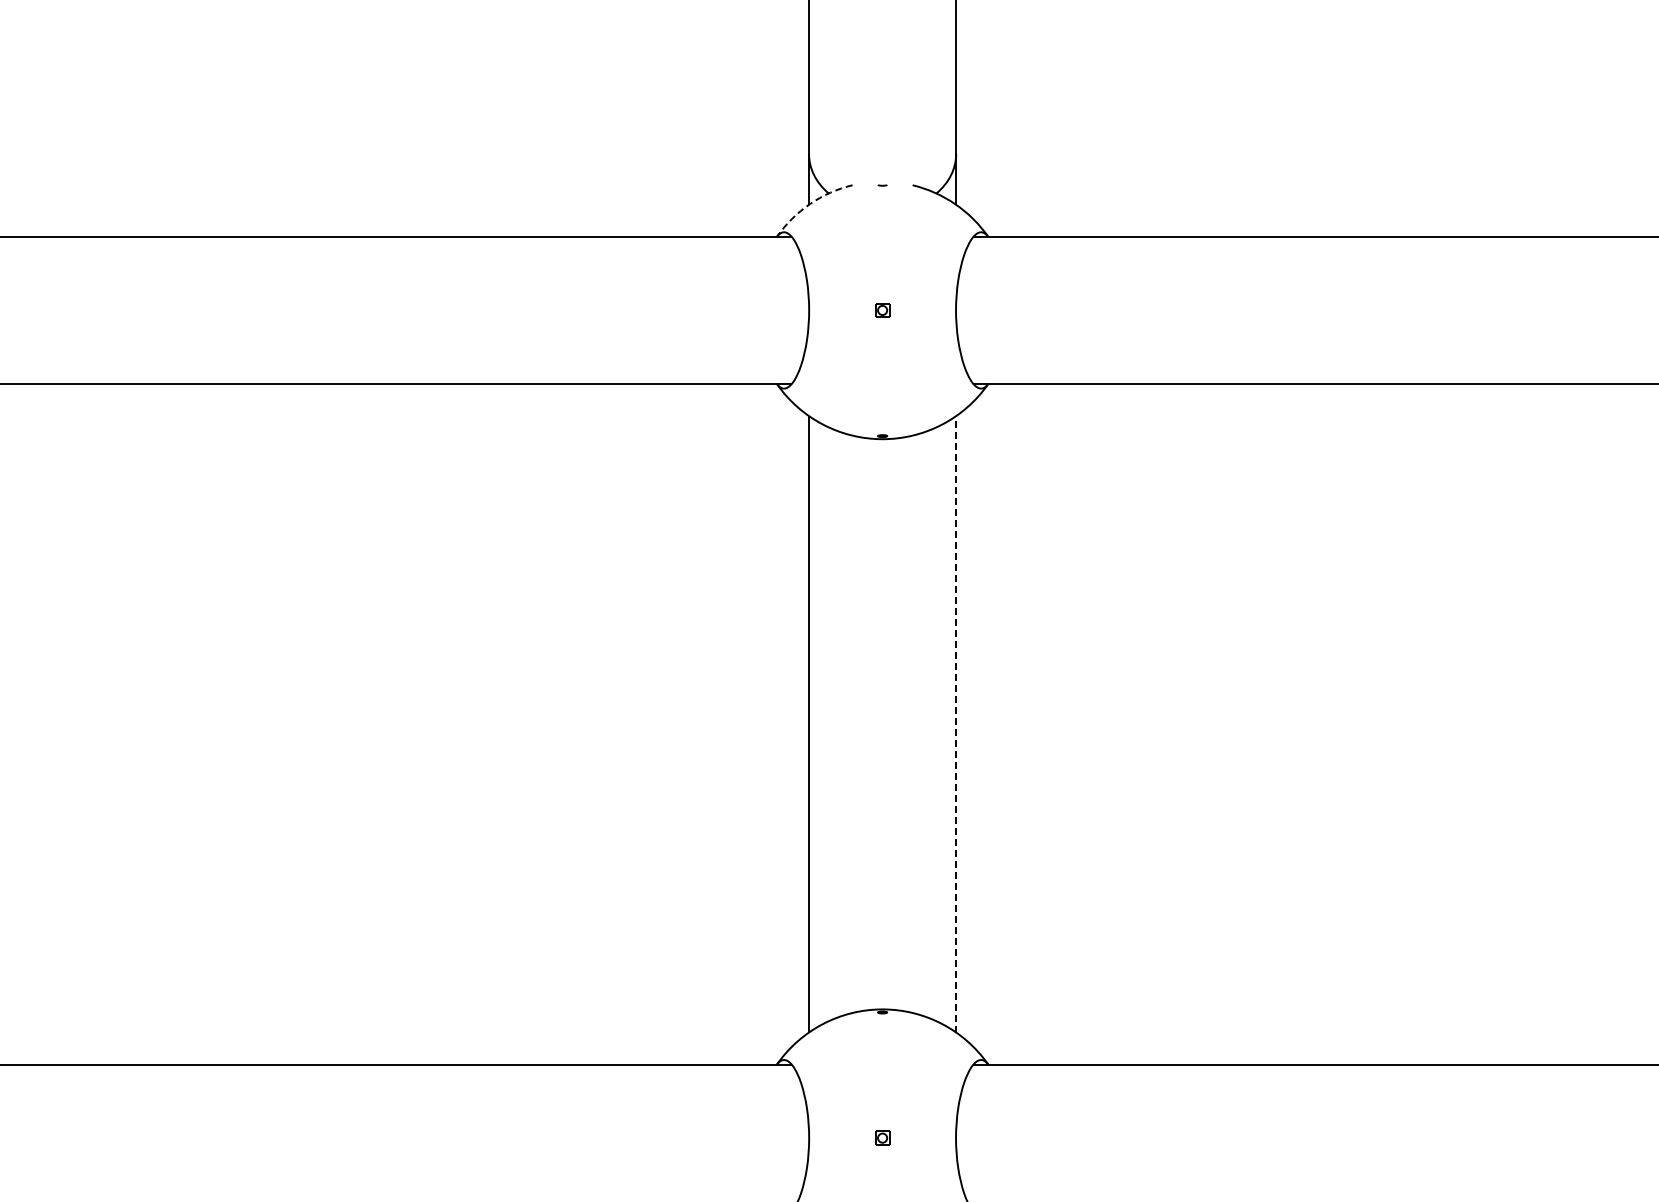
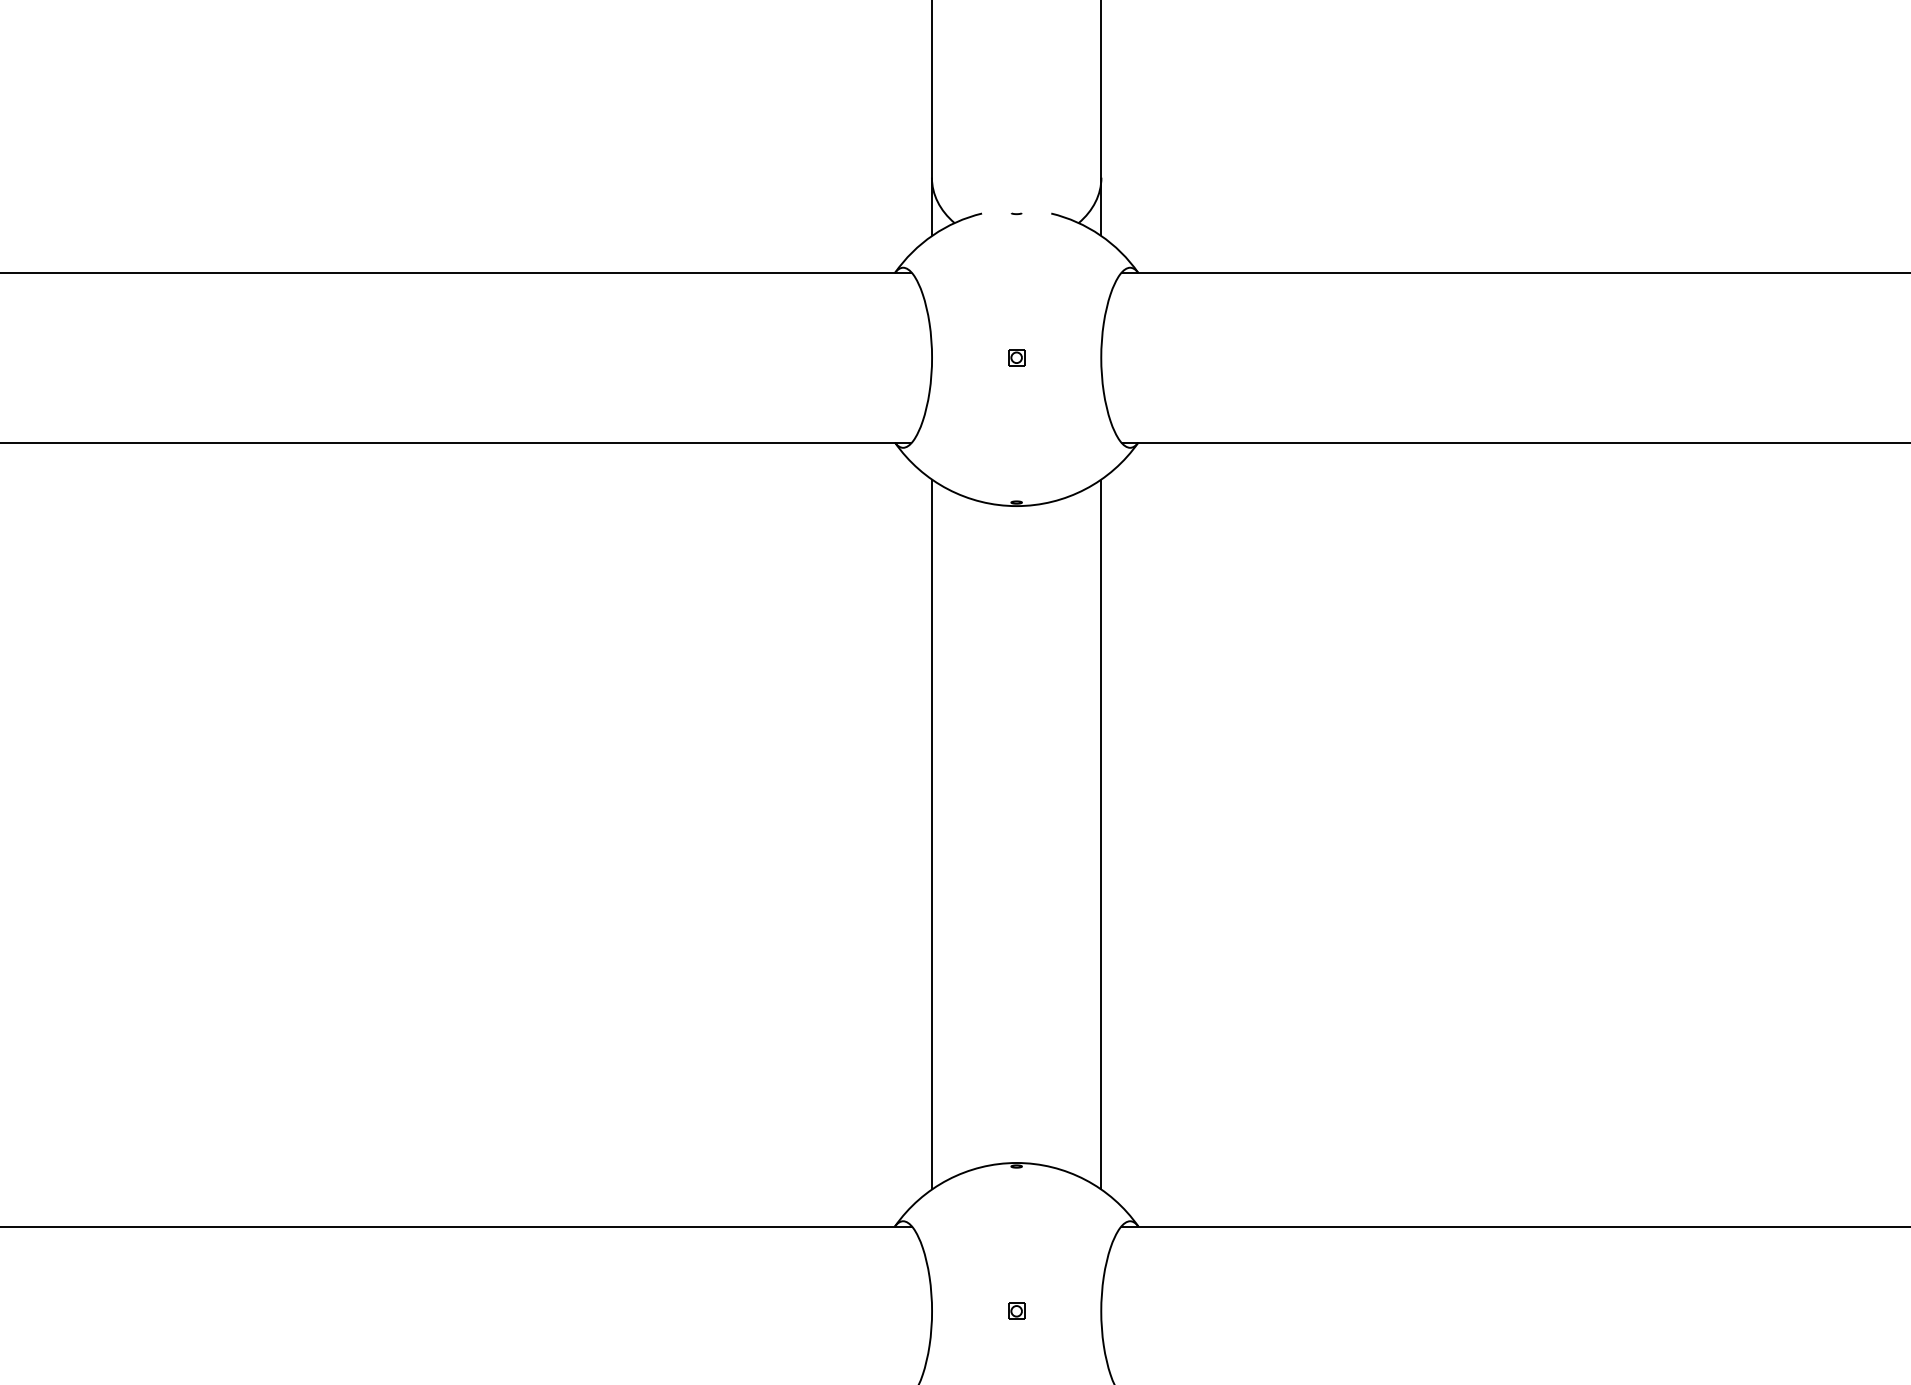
line: (810, 204) -> (933, 235), dashed -> solid
line: (956, 723) -> (1101, 833), dashed -> solid

